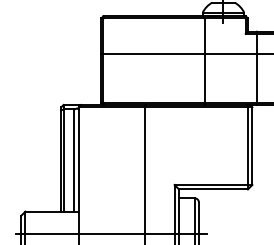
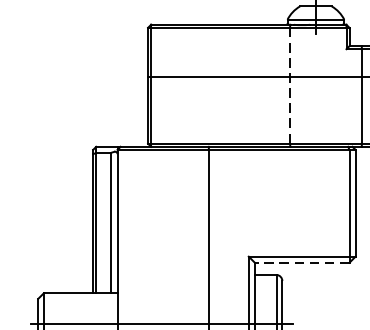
line: (204, 61) -> (289, 87), solid -> dashed
line: (212, 189) -> (300, 262), solid -> dashed

